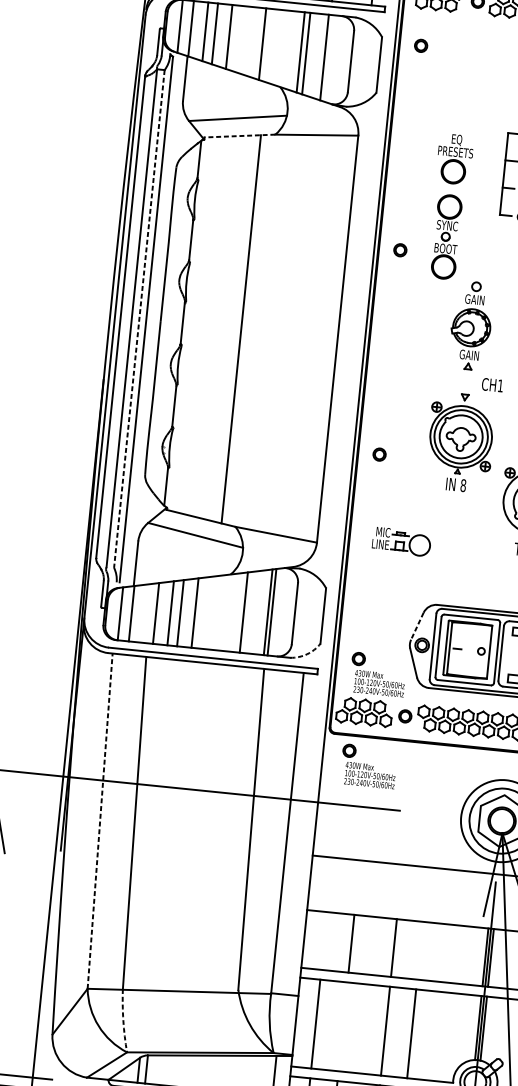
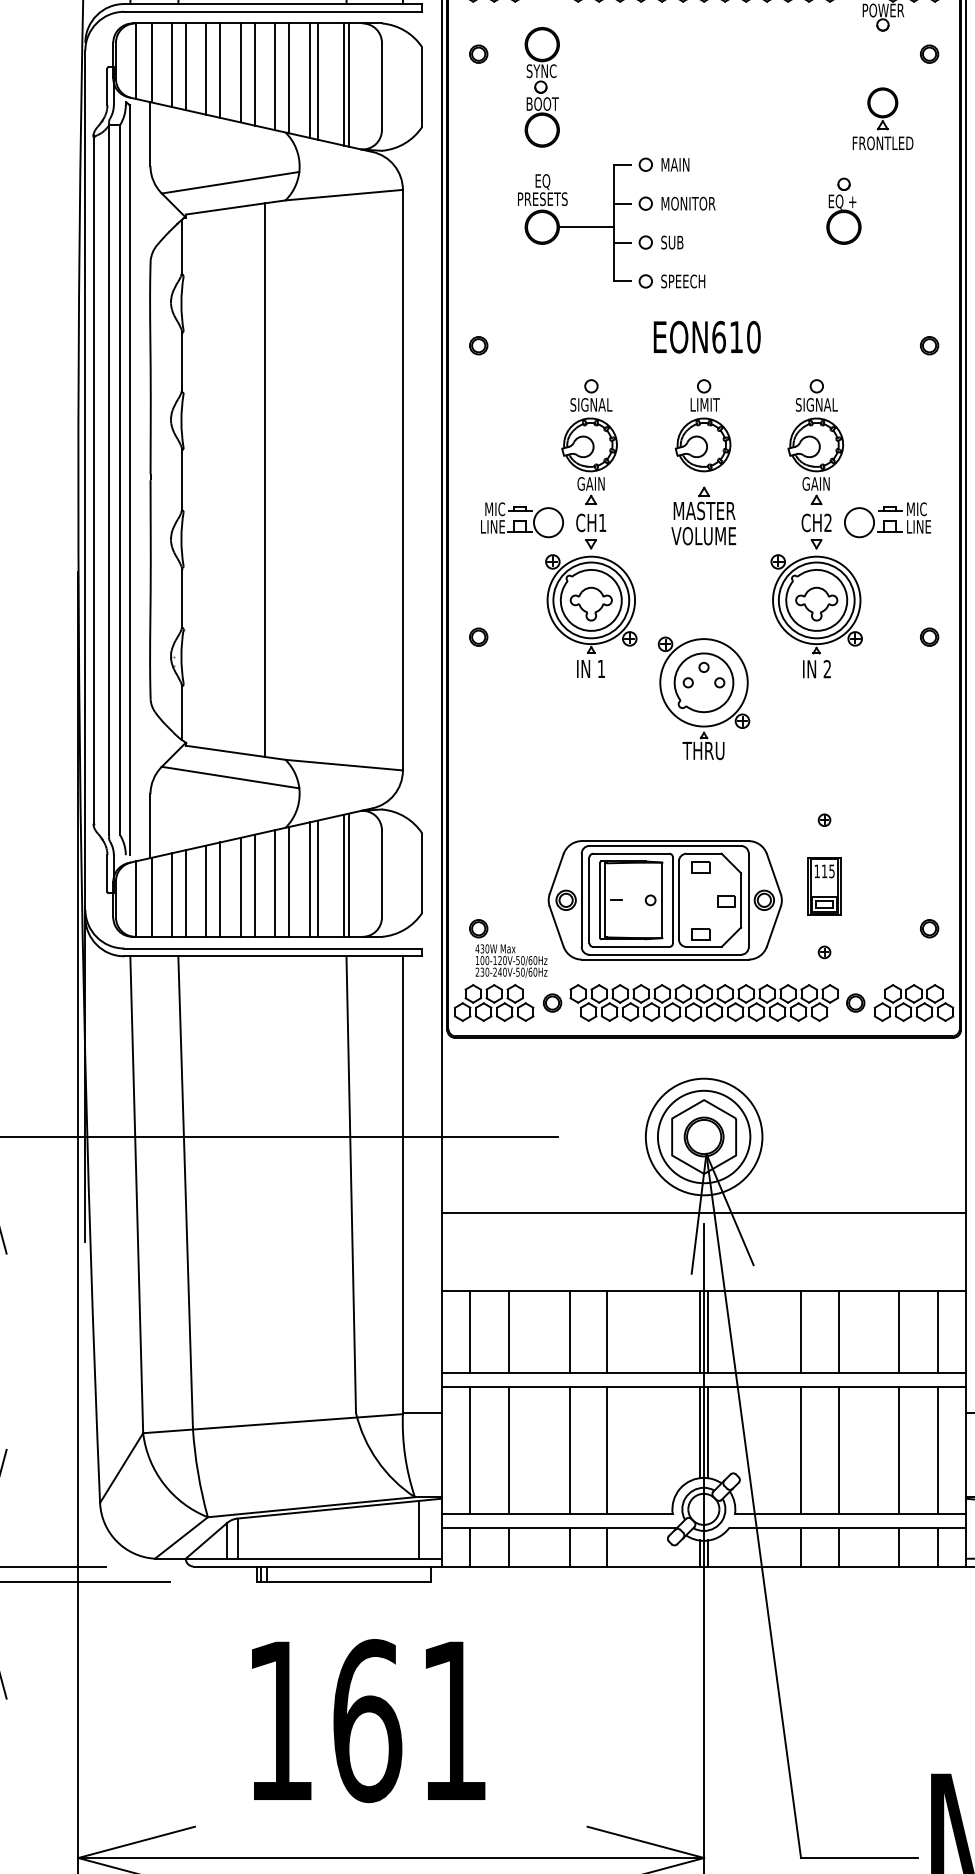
line: (238, 38) -> (220, 70), added
line: (252, 41) -> (240, 72), added
line: (277, 47) -> (275, 76), added
line: (286, 49) -> (289, 78), added
line: (328, 57) -> (349, 84), added
line: (239, 136) -> (235, 207), dashed -> solid
line: (484, 175) -> (586, 227), added
part: (446, 237) -> (541, 87), moved
text: (475, 299) -> (591, 404), GAIN -> SIGNAL
line: (139, 319) -> (120, 480), dashed -> solid
text: (492, 384) -> (591, 522), moved
text: (463, 485) -> (601, 668), 8 -> 1
part: (401, 542) -> (522, 520), moved
line: (204, 612) -> (254, 885), added
line: (219, 612) -> (275, 883), added
line: (229, 612) -> (289, 881), added
line: (249, 612) -> (317, 878), added
line: (146, 613) -> (172, 894), added
line: (417, 626) -> (556, 874), dashed -> solid
arc: (306, 654) -> (404, 929), dashed -> solid
part: (368, 766) -> (508, 1079), removed
line: (99, 820) -> (136, 1194), dashed -> solid
line: (324, 940) -> (470, 1331), added
line: (420, 950) -> (607, 1331), added
arc: (123, 1021) -> (198, 1473), dashed -> solid
line: (343, 1026) -> (509, 1449), added

